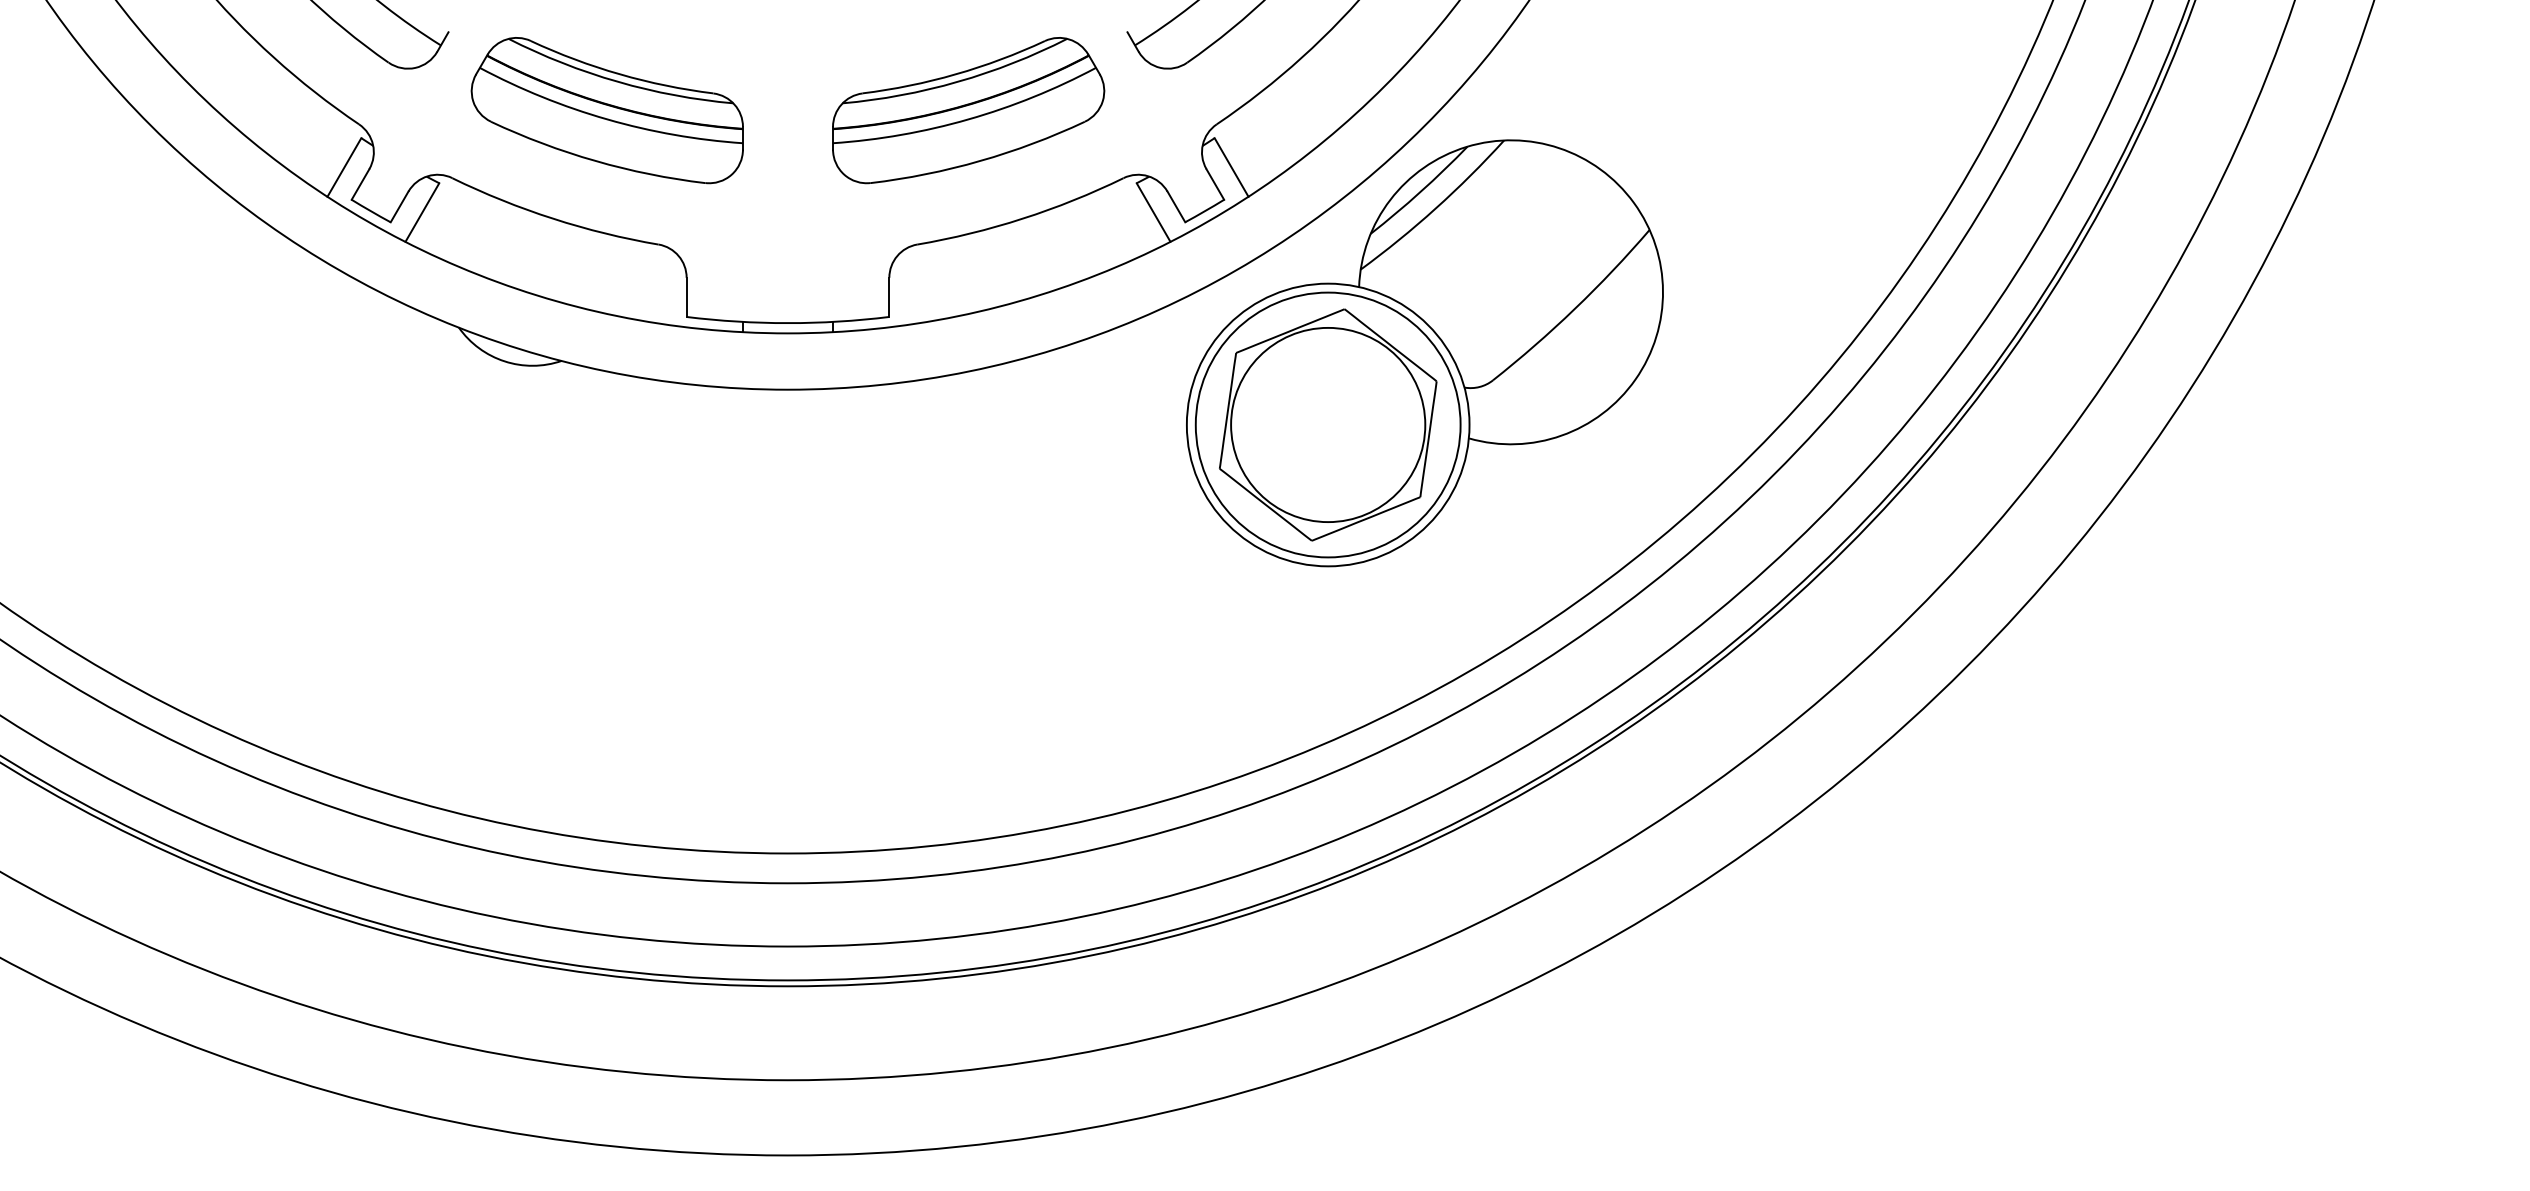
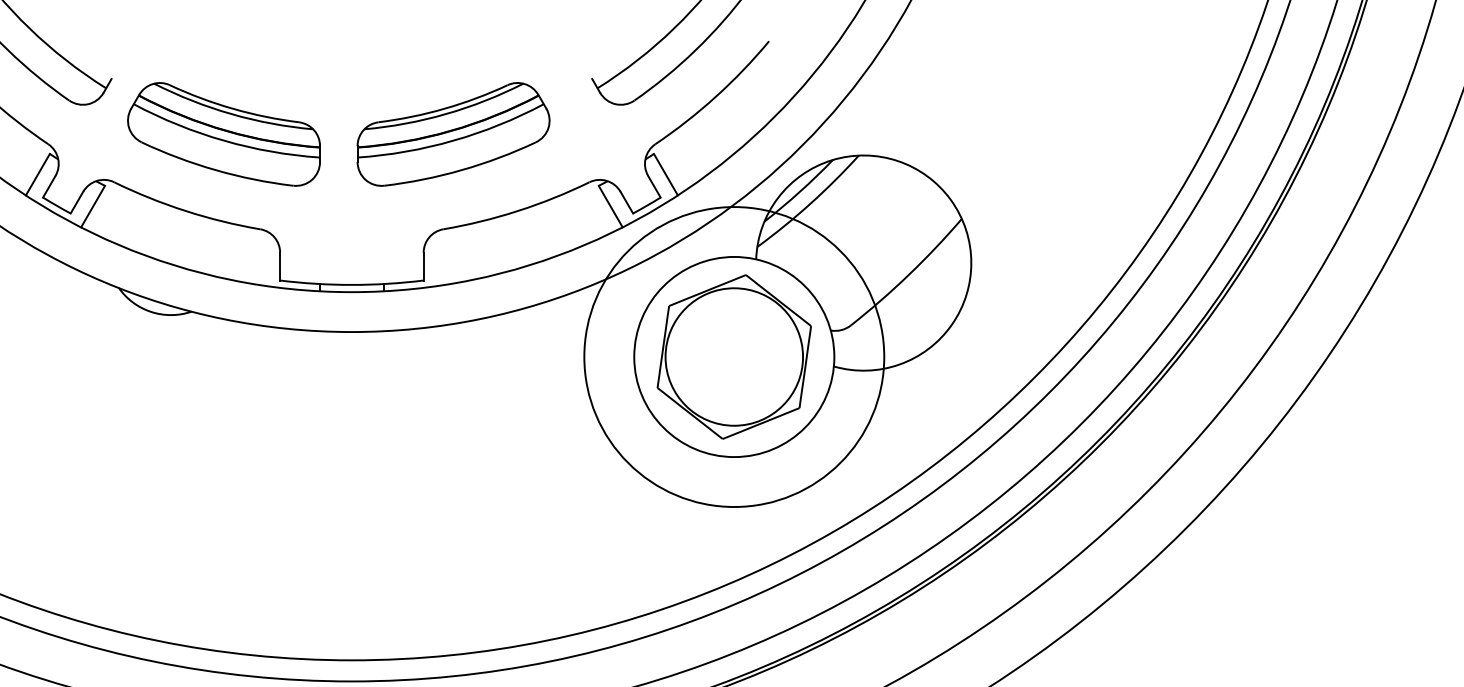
part: (968, 110) -> (453, 134), moved
circle: (1327, 424) -> (733, 356), size x1.6

